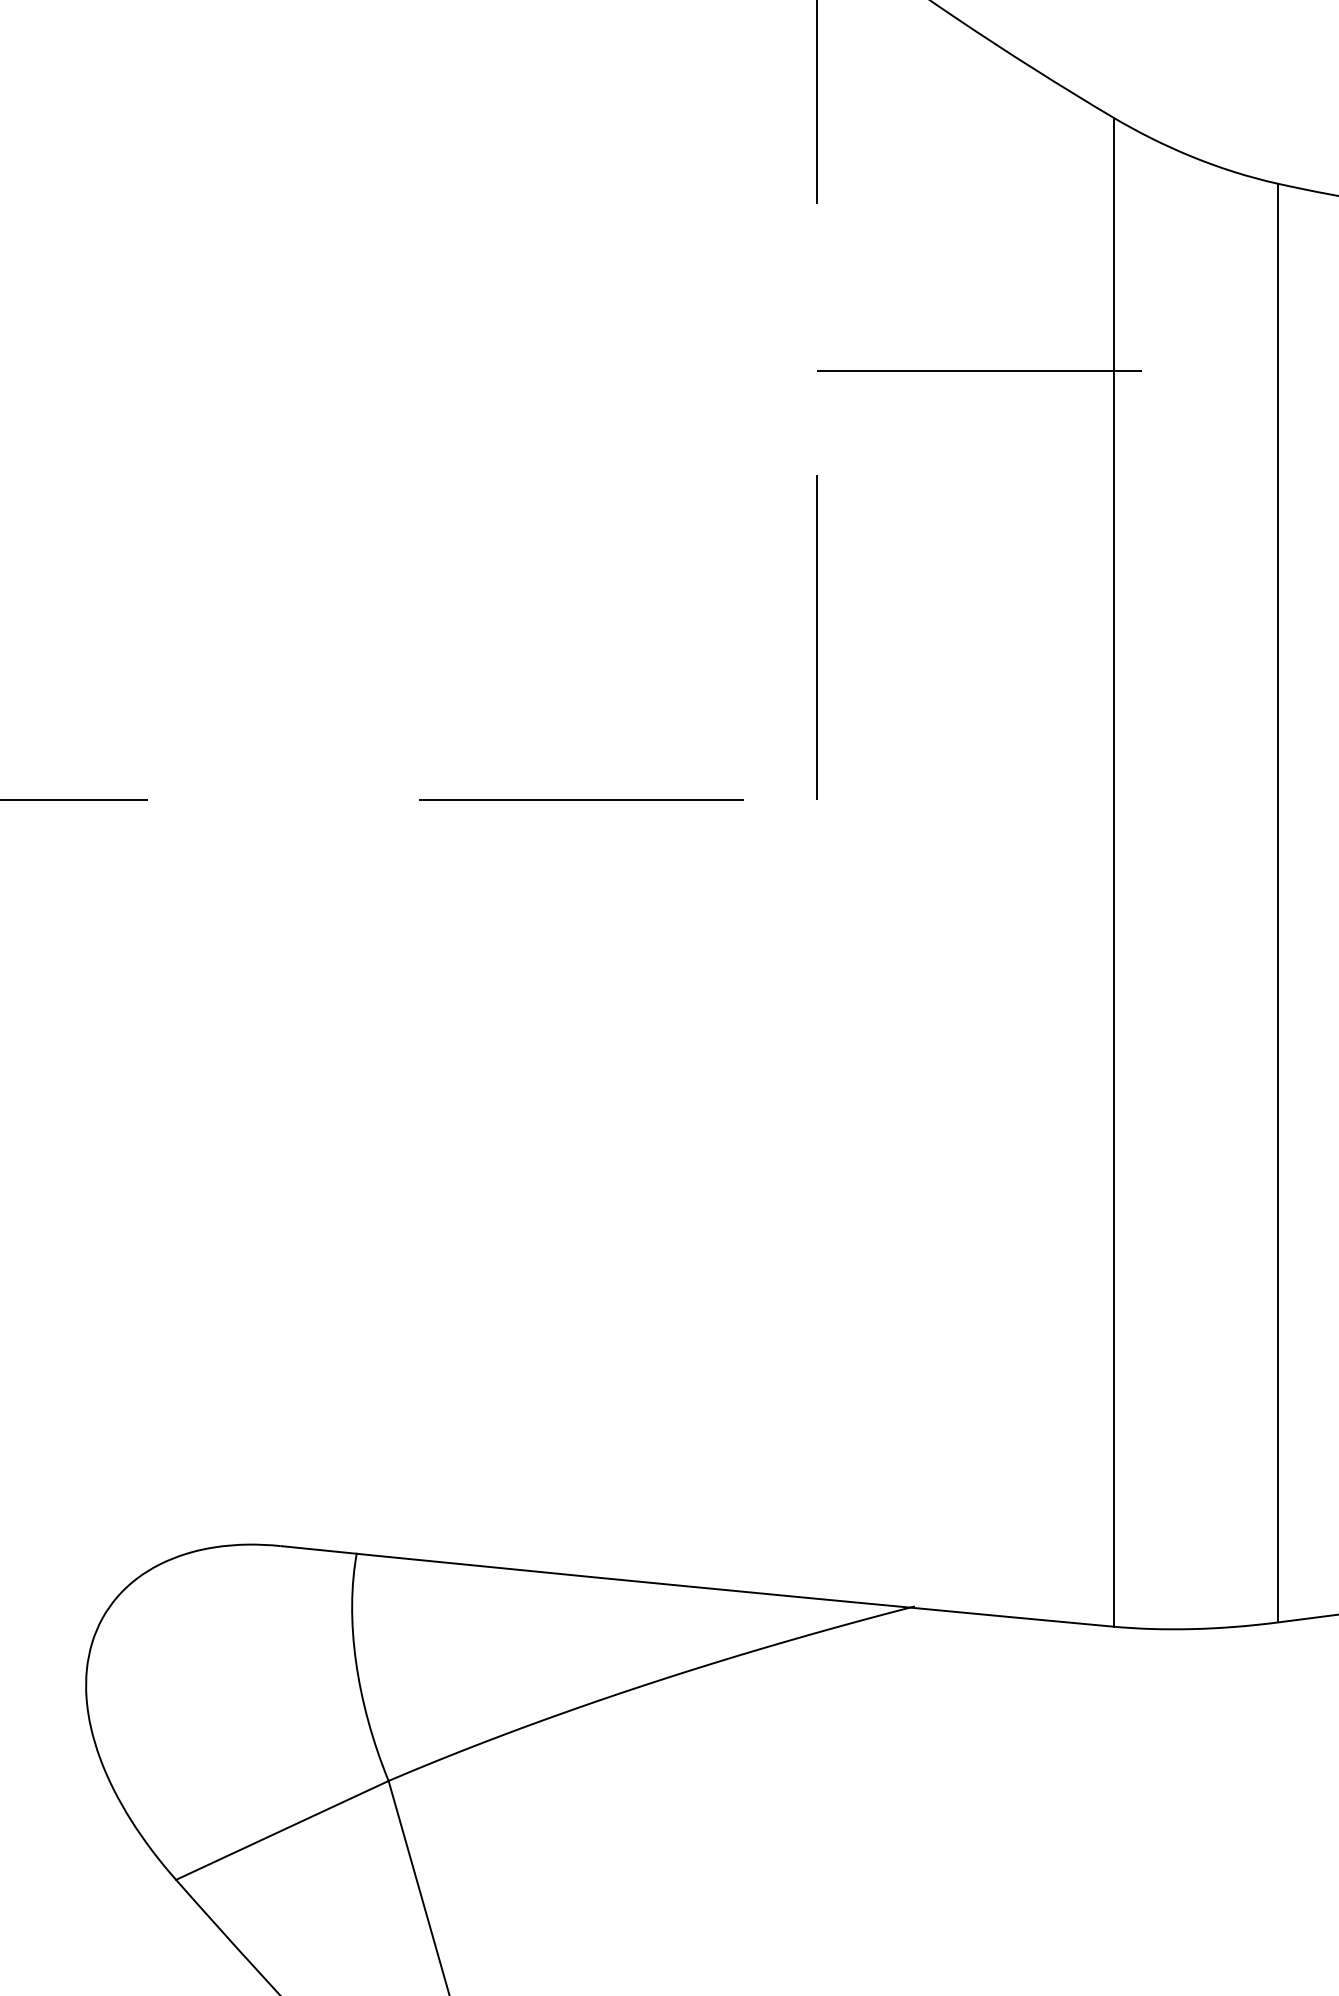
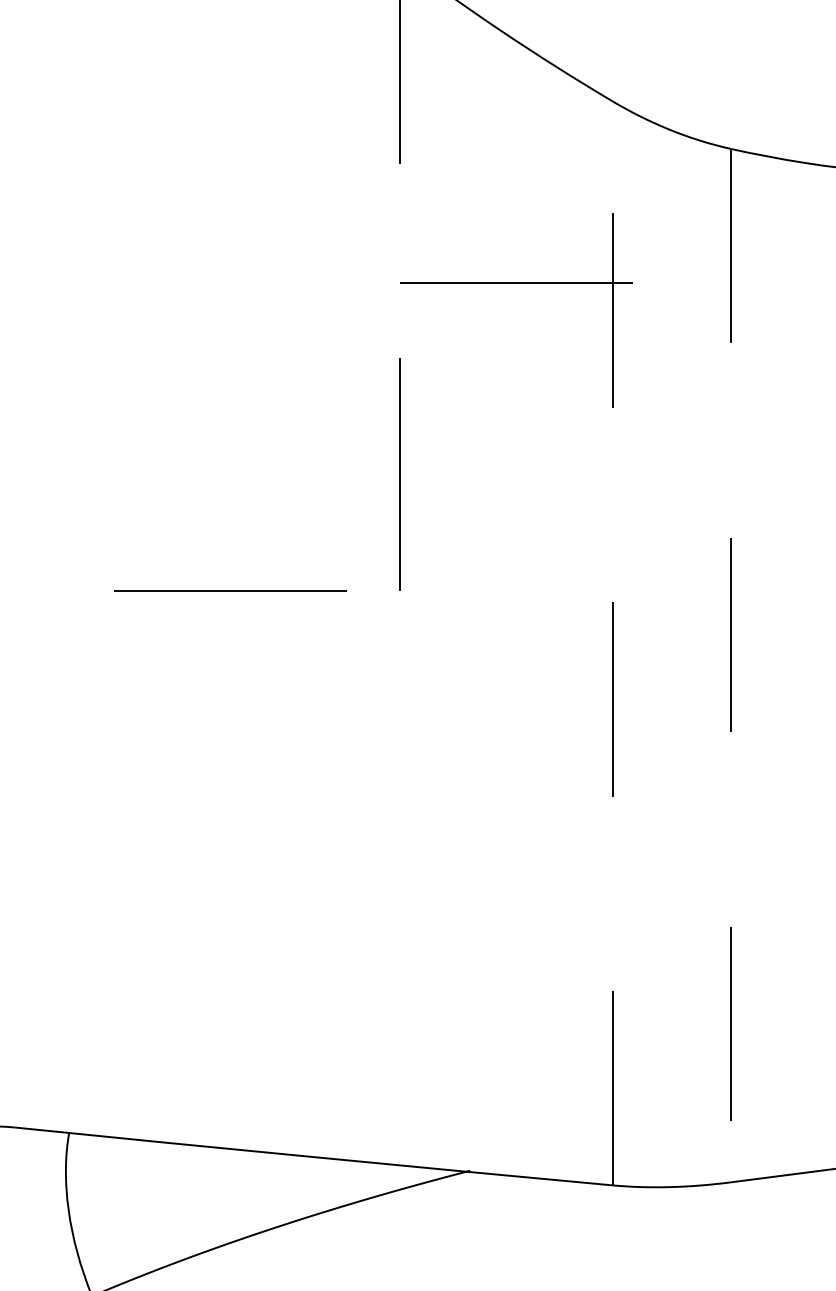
line: (1113, 871) -> (612, 642), solid -> dashed
line: (1277, 903) -> (730, 665), solid -> dashed

